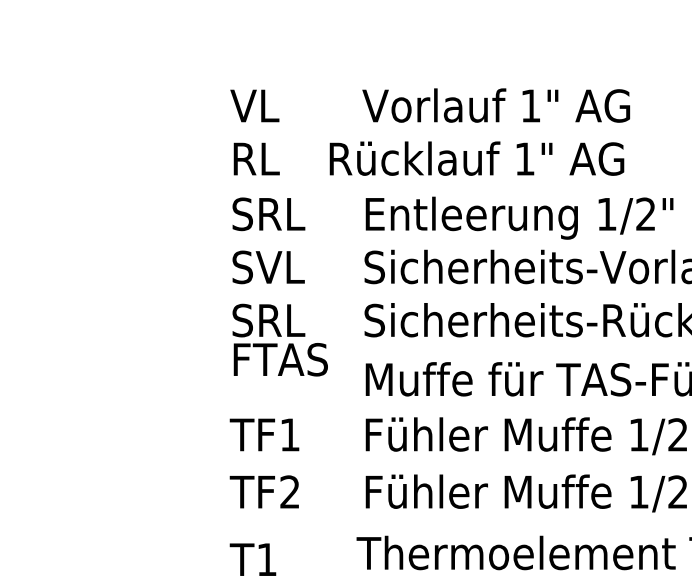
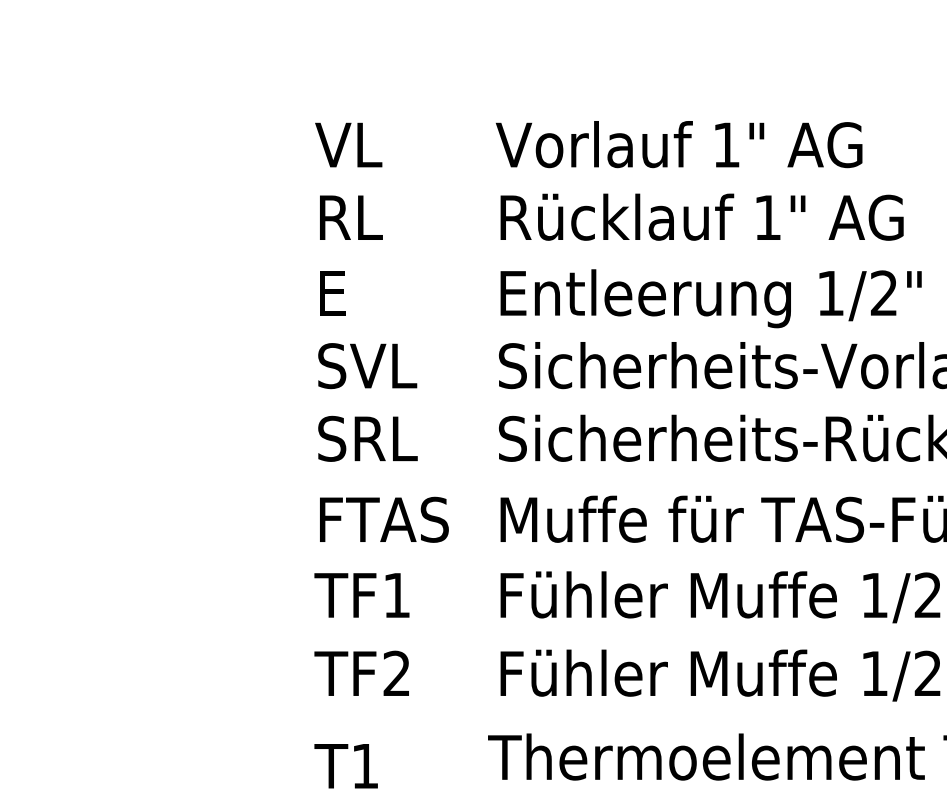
text: (476, 158) -> (701, 216), moved
text: (268, 214) -> (367, 293), SRL -> E
text: (280, 359) -> (383, 519), moved

